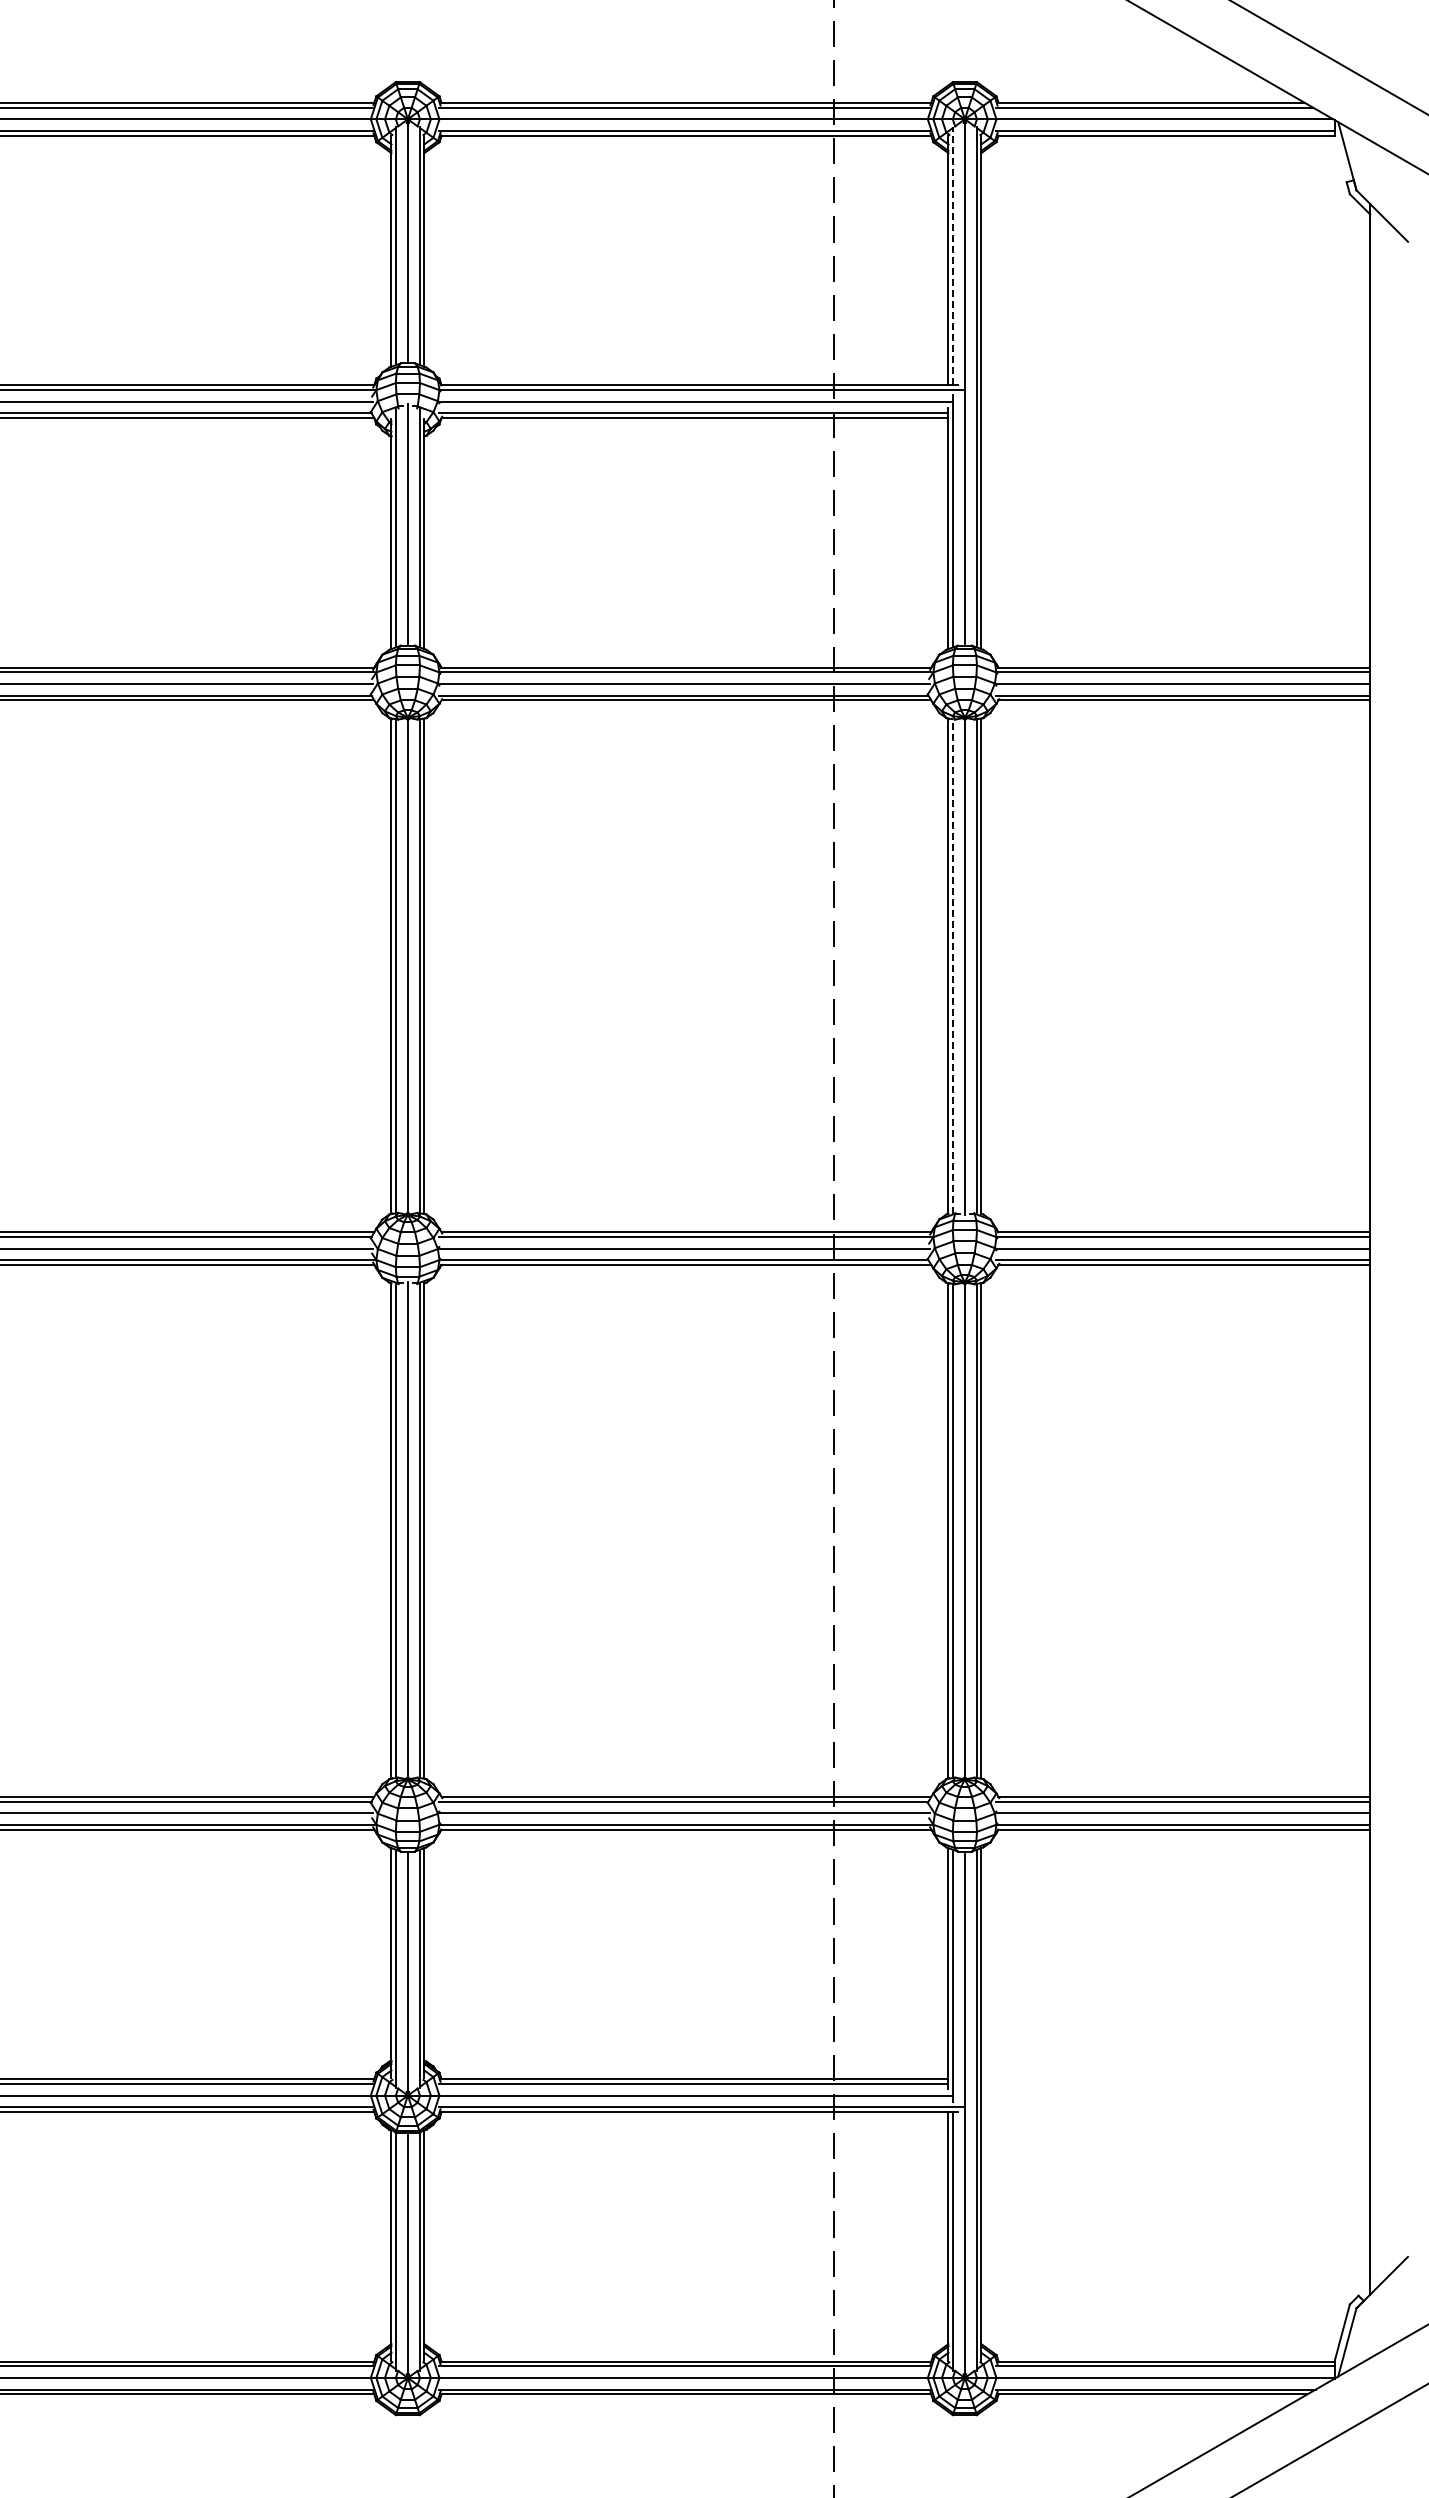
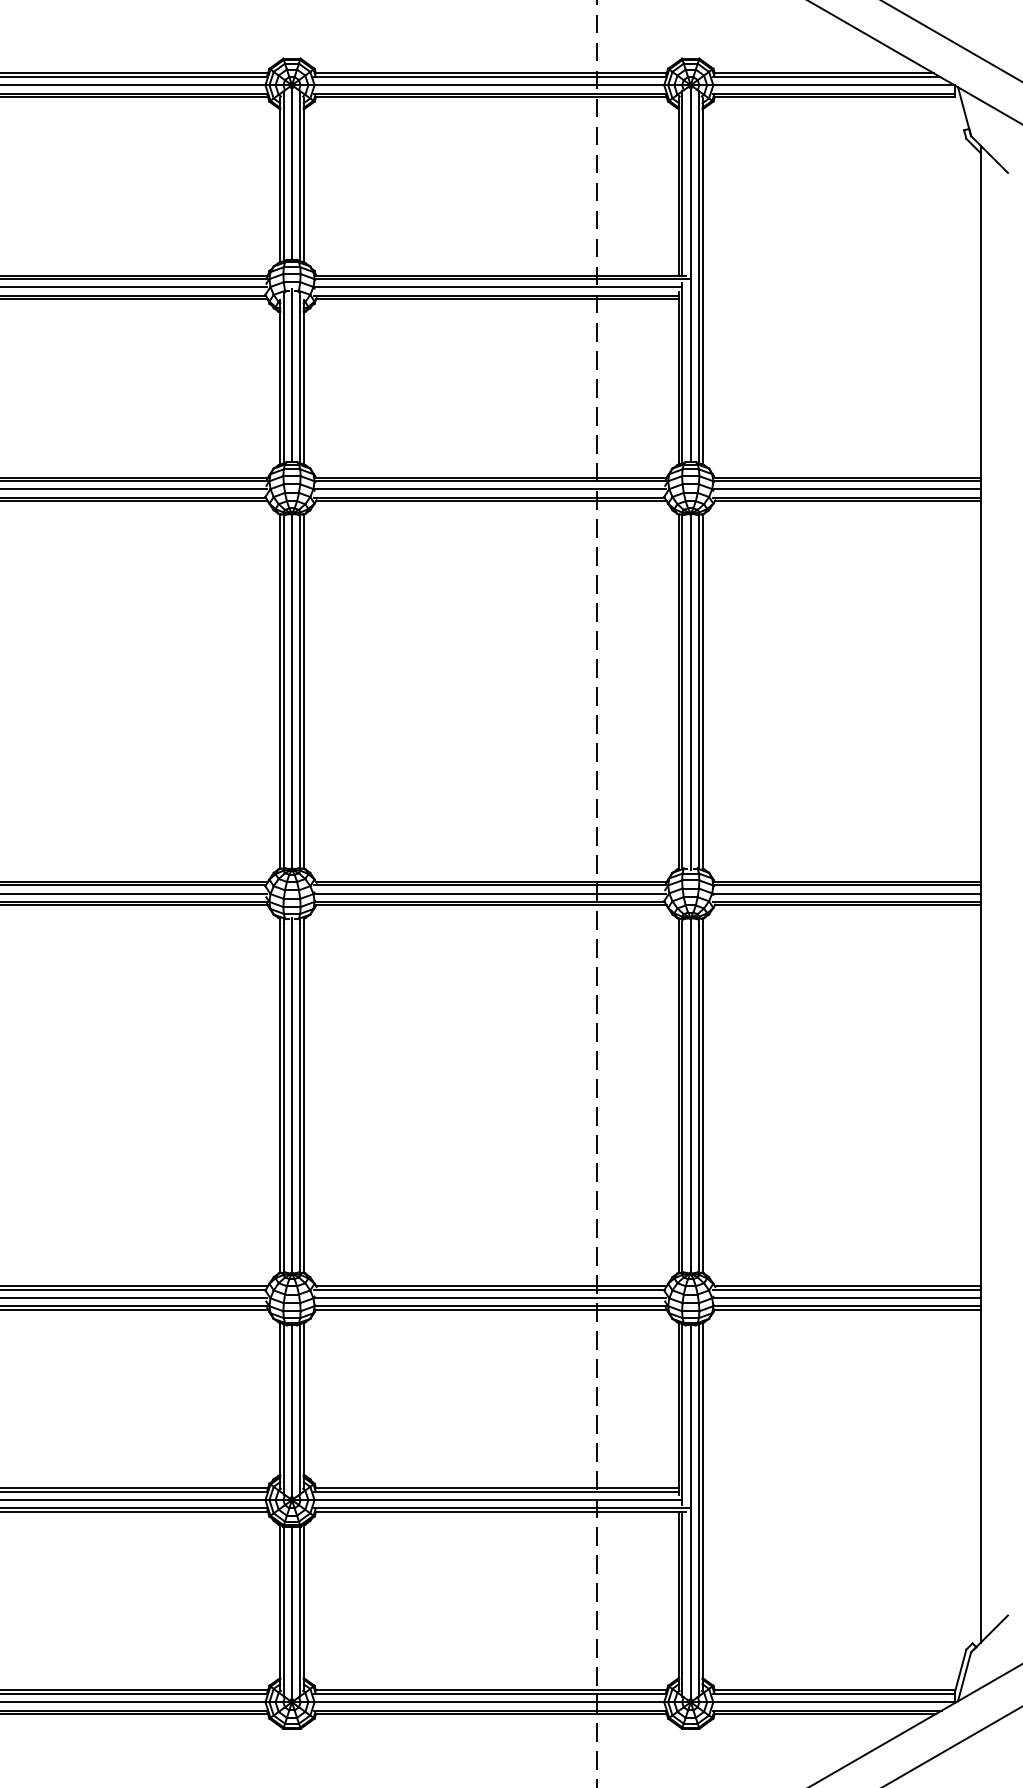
line: (953, 255) -> (682, 182), dashed -> solid
line: (953, 966) -> (682, 691), dashed -> solid

